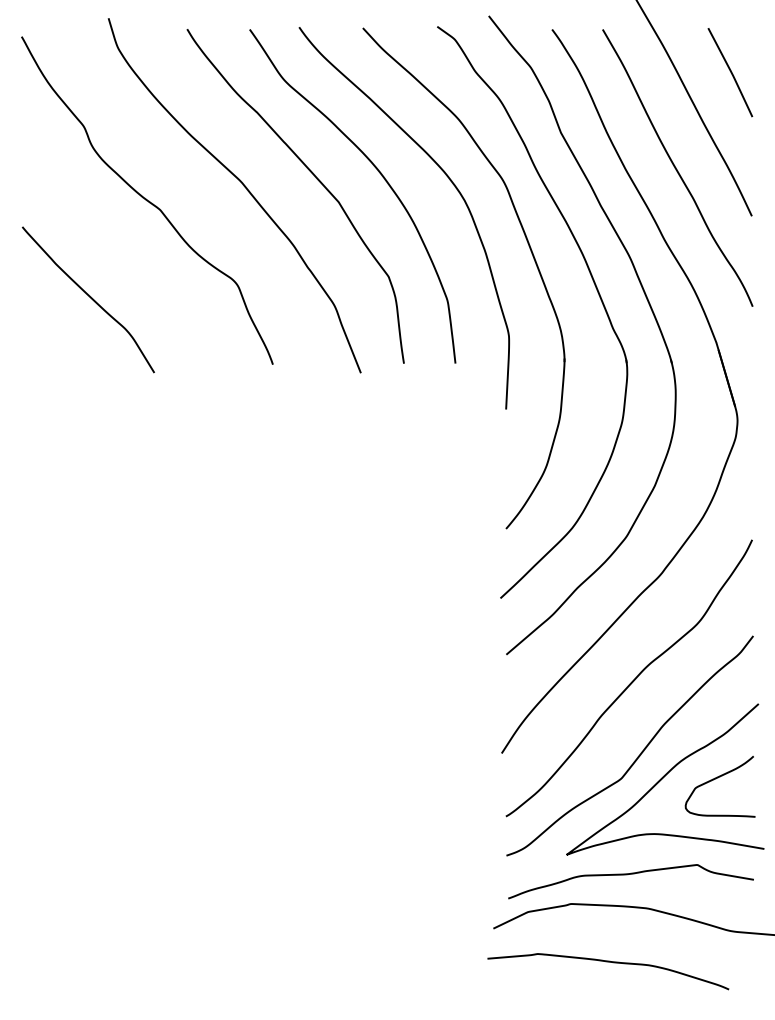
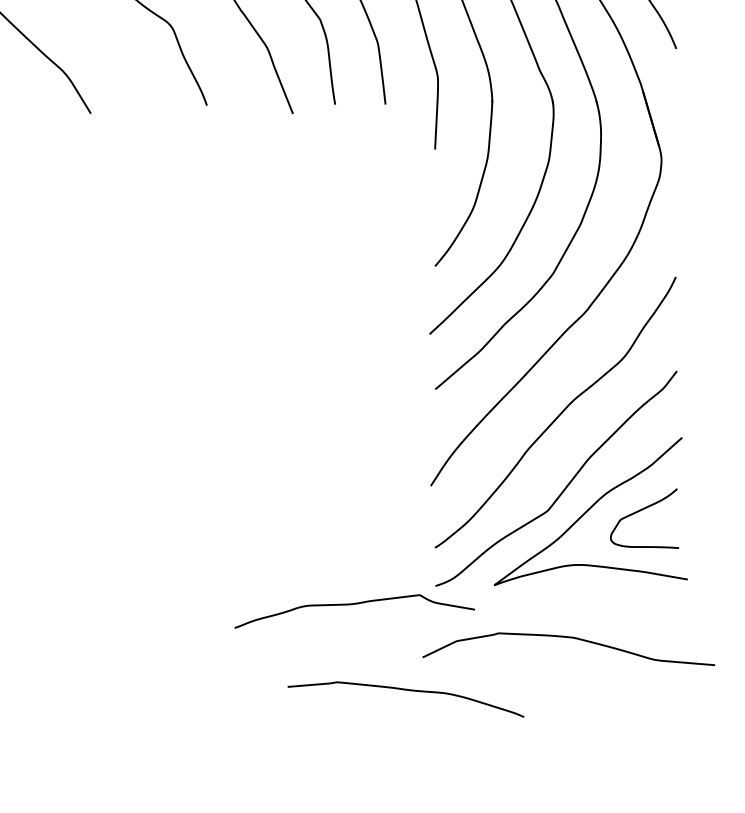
curve: (627, 875) -> (351, 605), moved
curve: (608, 962) -> (406, 690), moved

